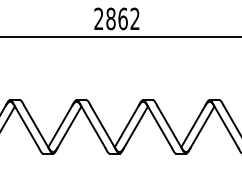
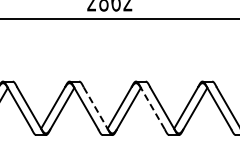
line: (159, 126) -> (152, 107), solid -> dashed
line: (103, 127) -> (96, 108), solid -> dashed

